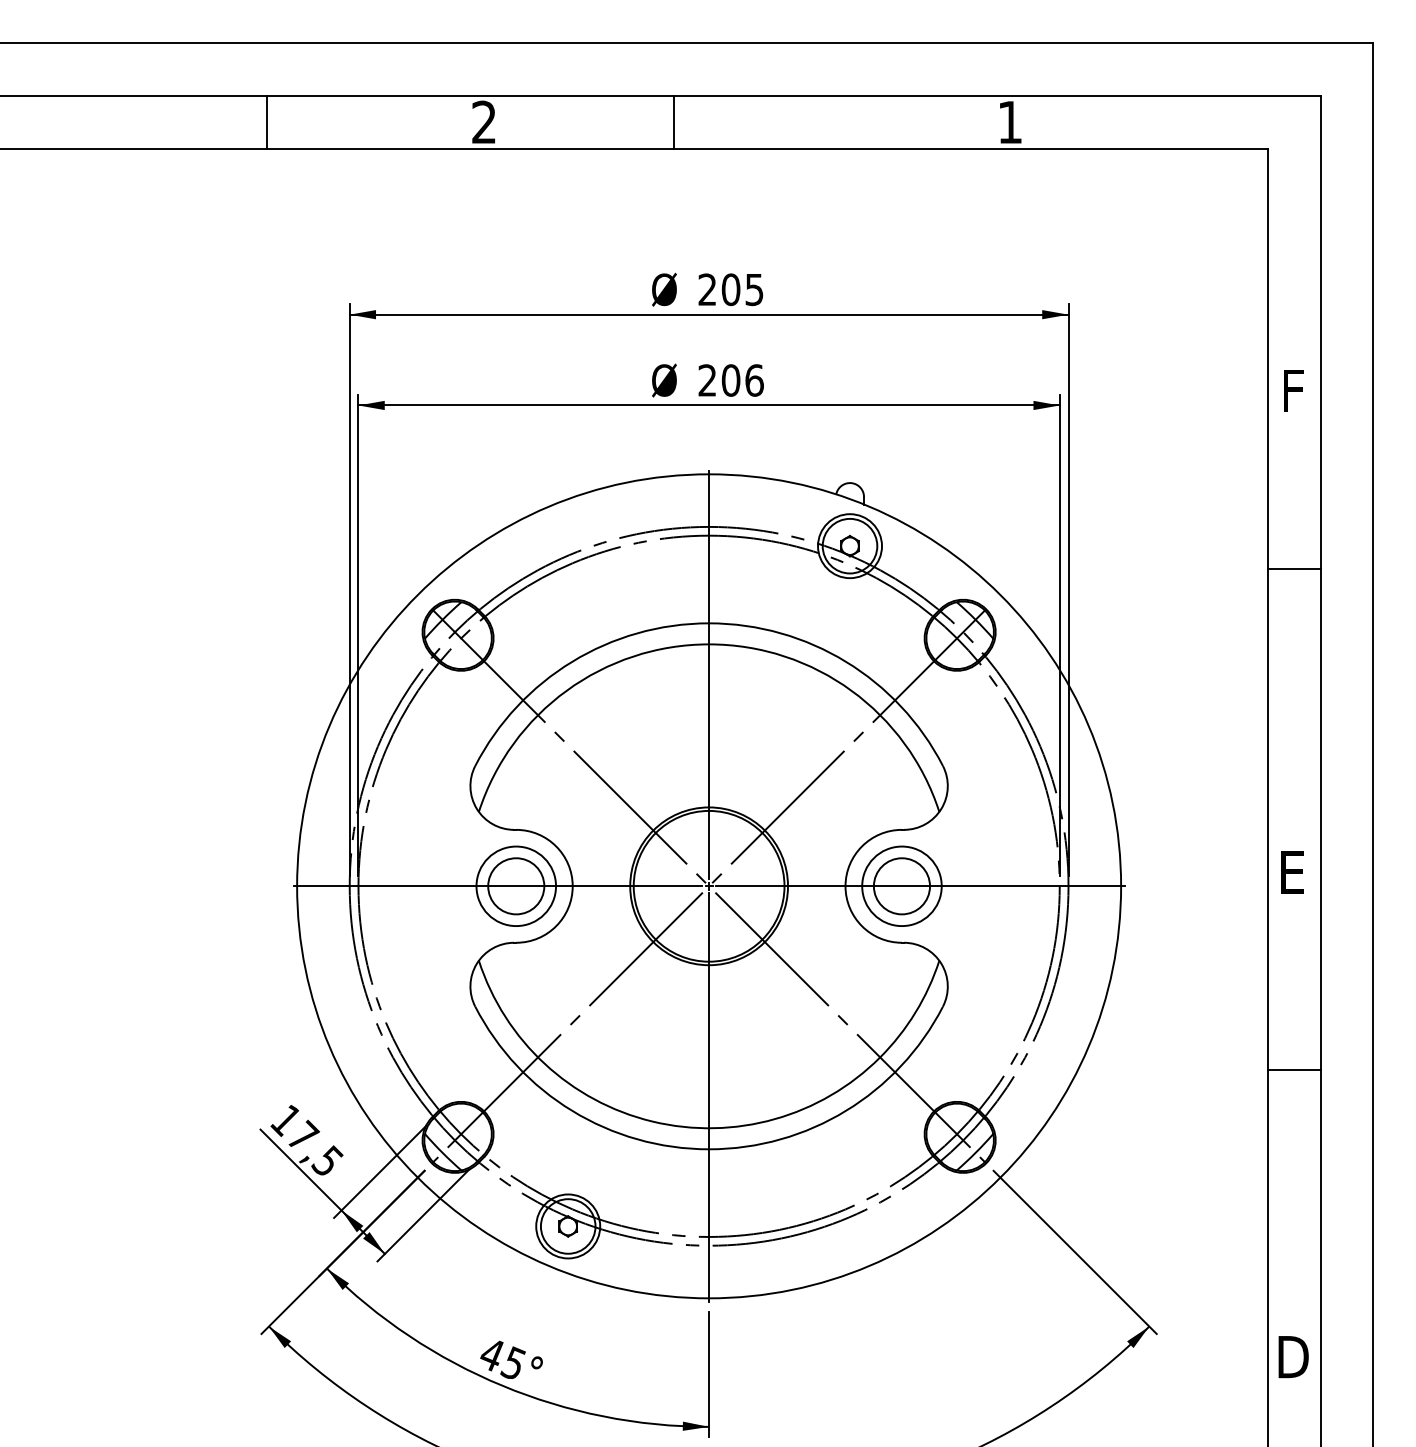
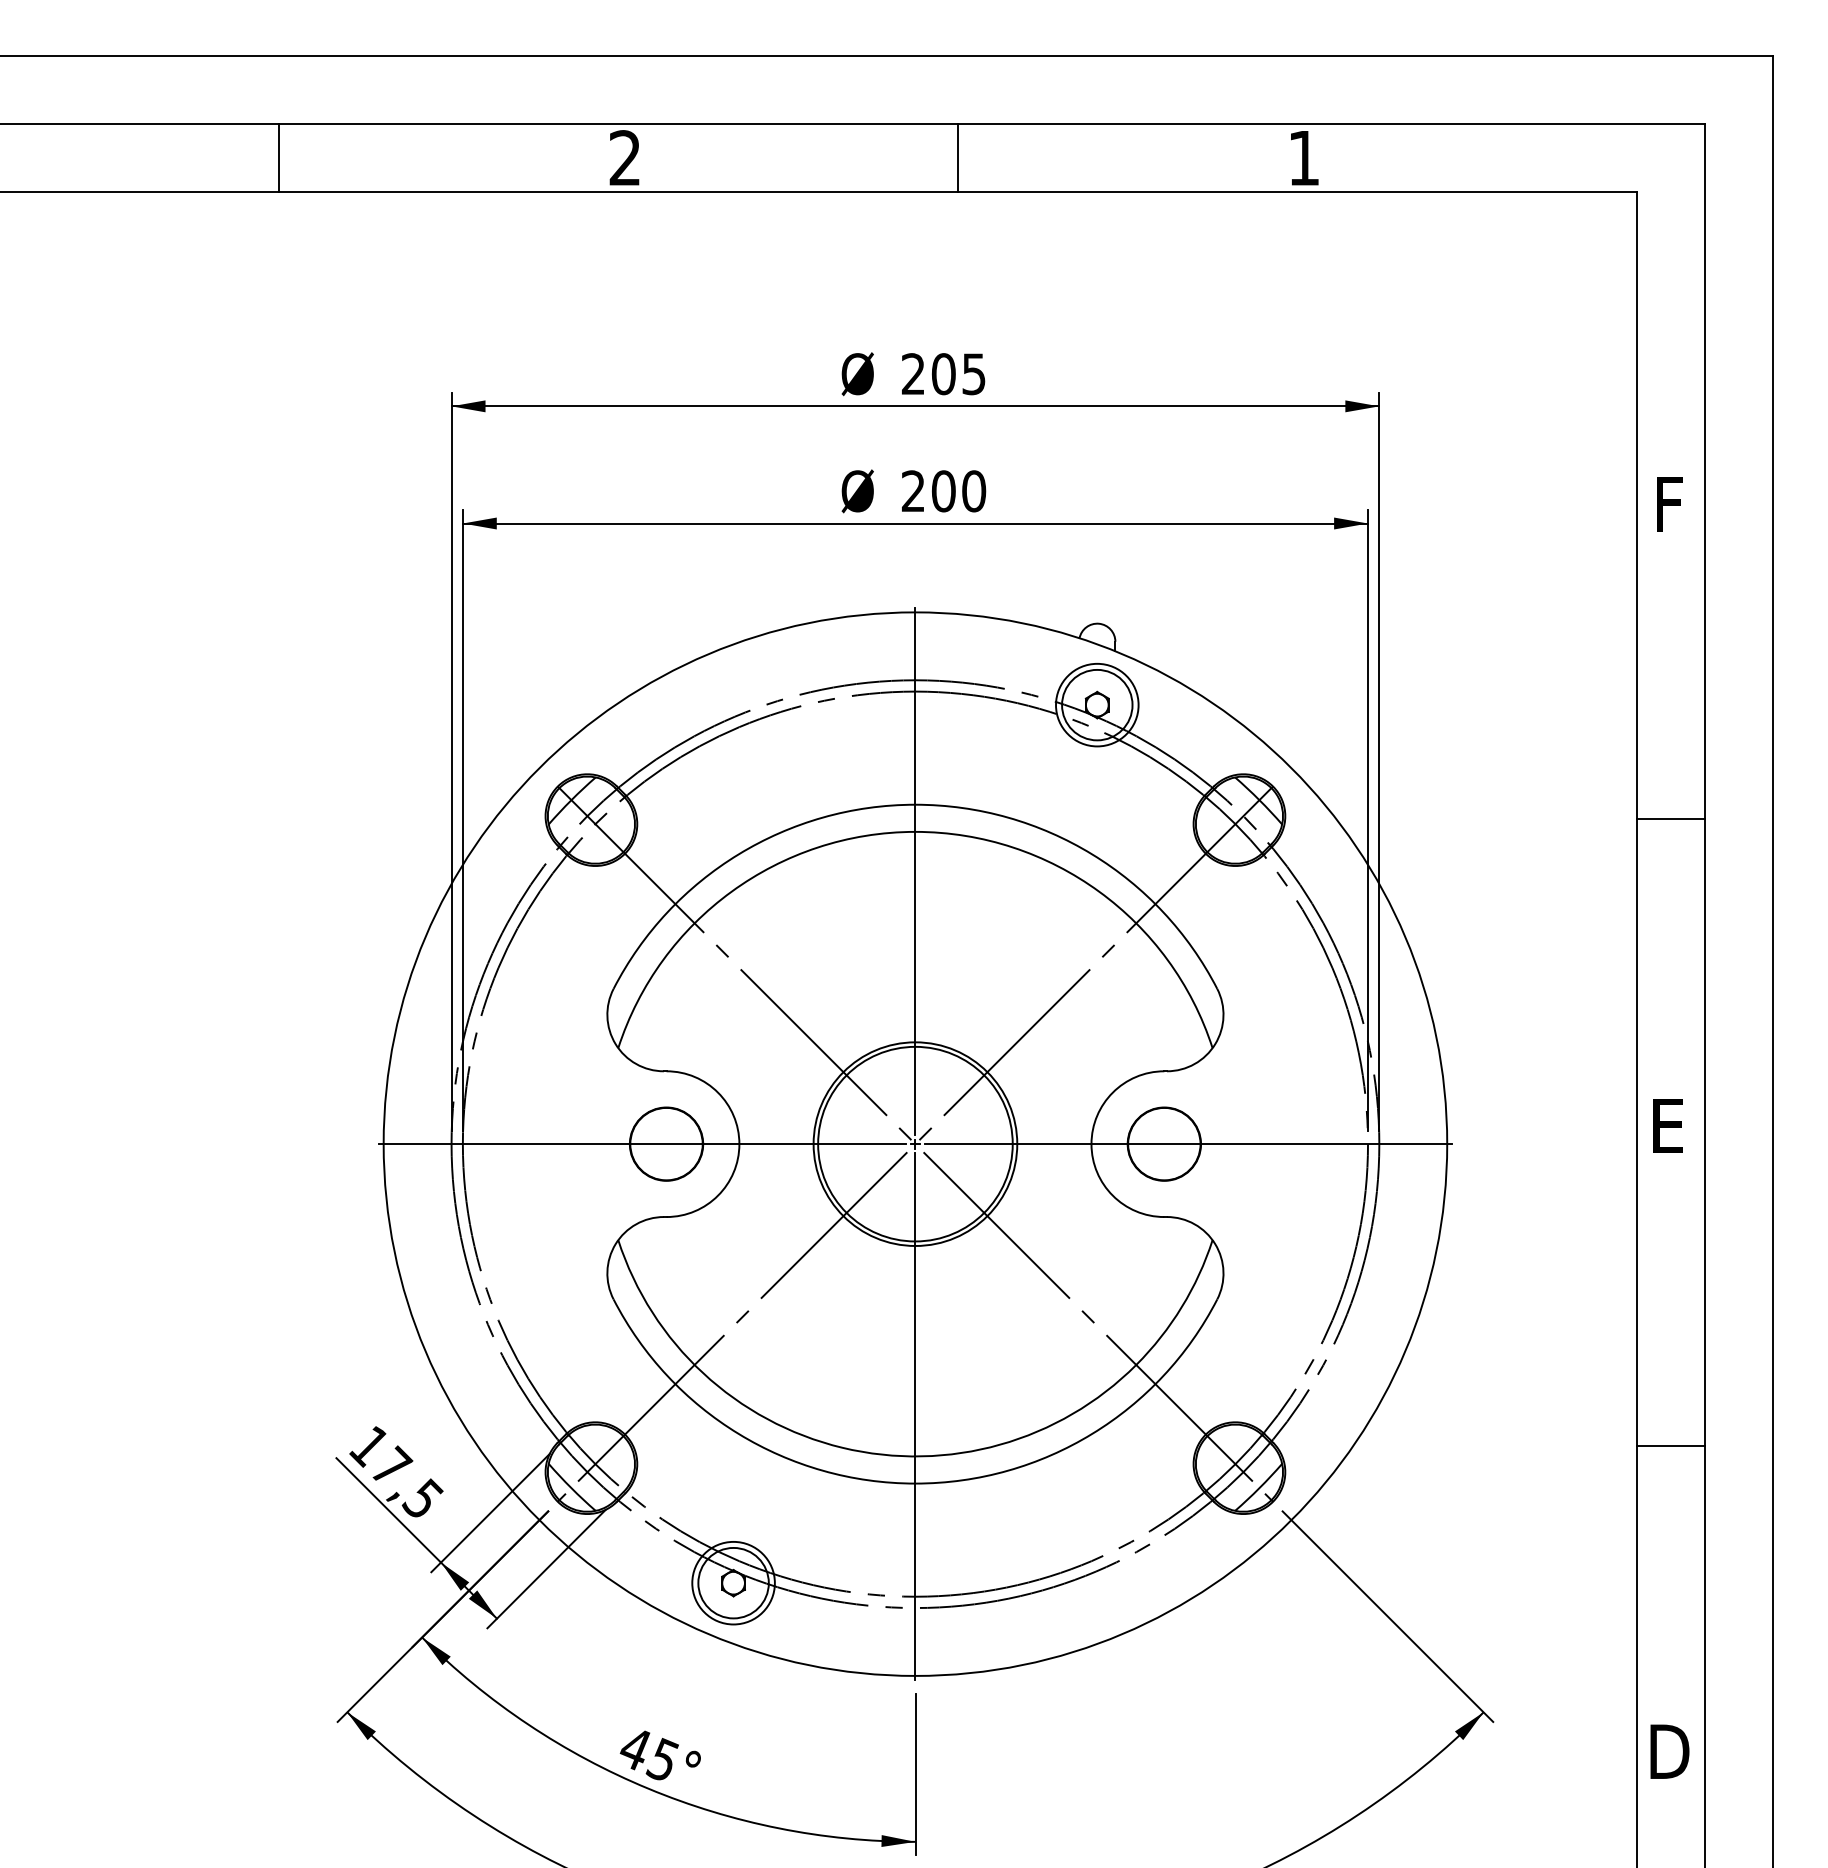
line: (267, 122) -> (279, 158), moved
line: (674, 122) -> (958, 158), moved
text: (754, 380) -> (974, 491), 206 -> 200
line: (1294, 569) -> (1670, 819), moved
circle: (515, 885) -> (665, 1143), size x0.71
circle: (901, 885) -> (1163, 1143), size x0.71
line: (1294, 1069) -> (1670, 1445), moved

